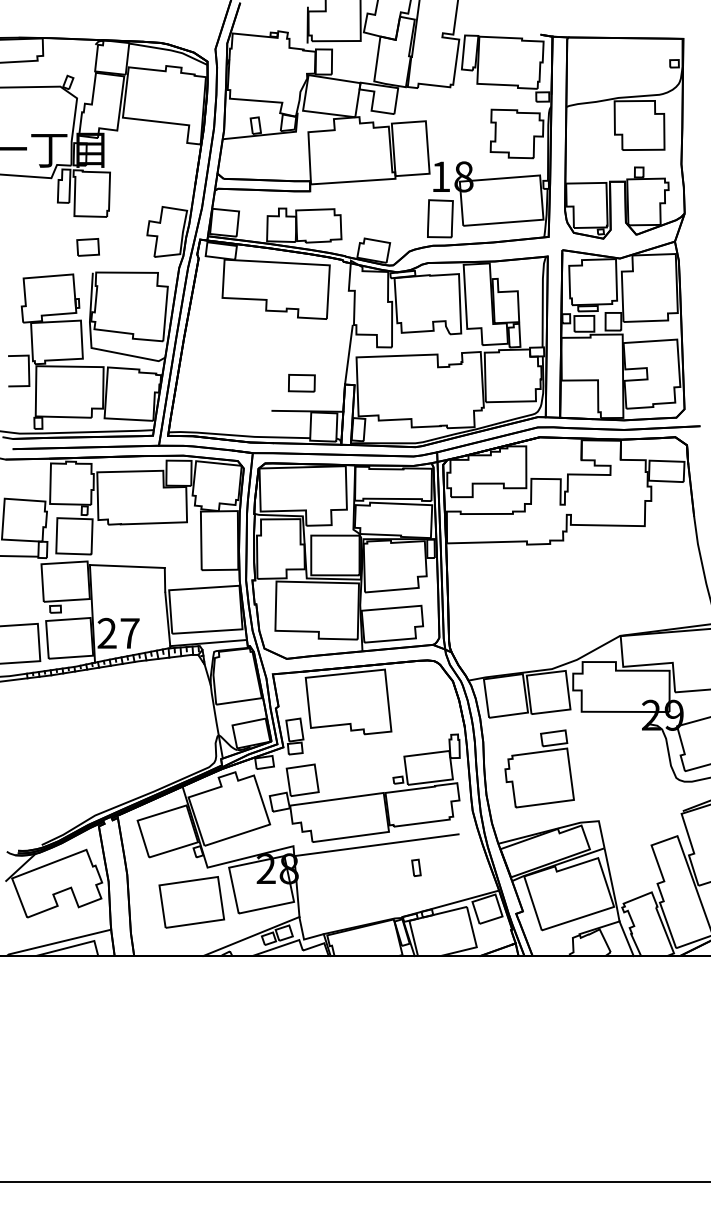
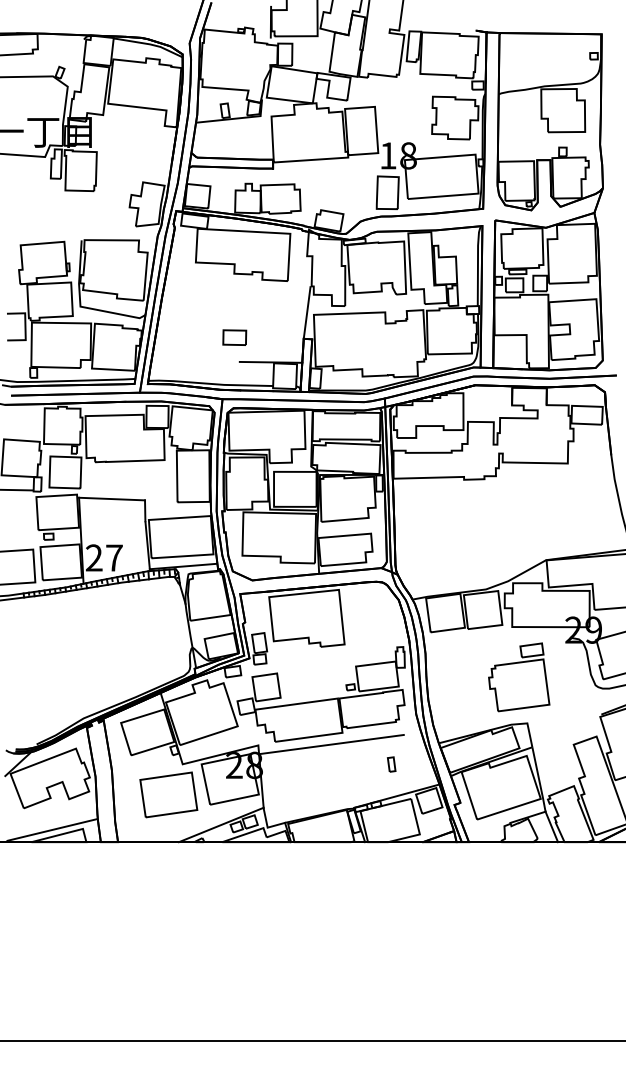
part: (88, 246) -> (77, 217), removed
part: (301, 383) -> (234, 337), moved
part: (539, 769) -> (519, 677), moved
part: (416, 867) -> (391, 764), moved

